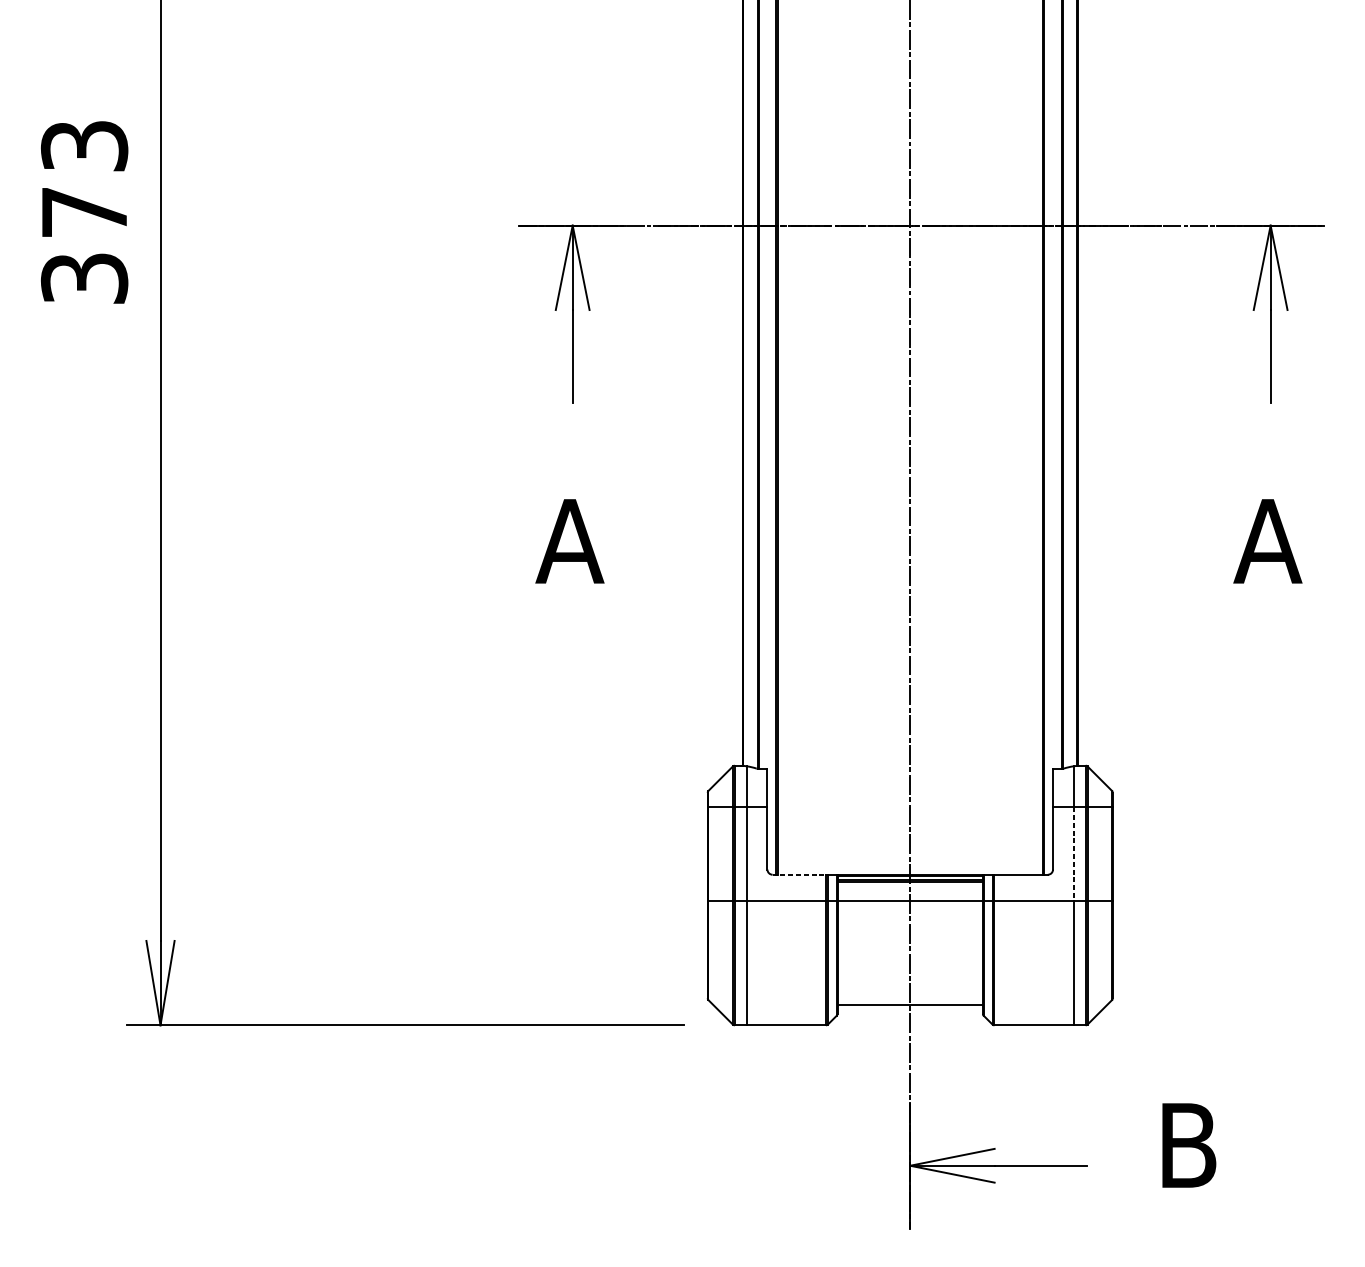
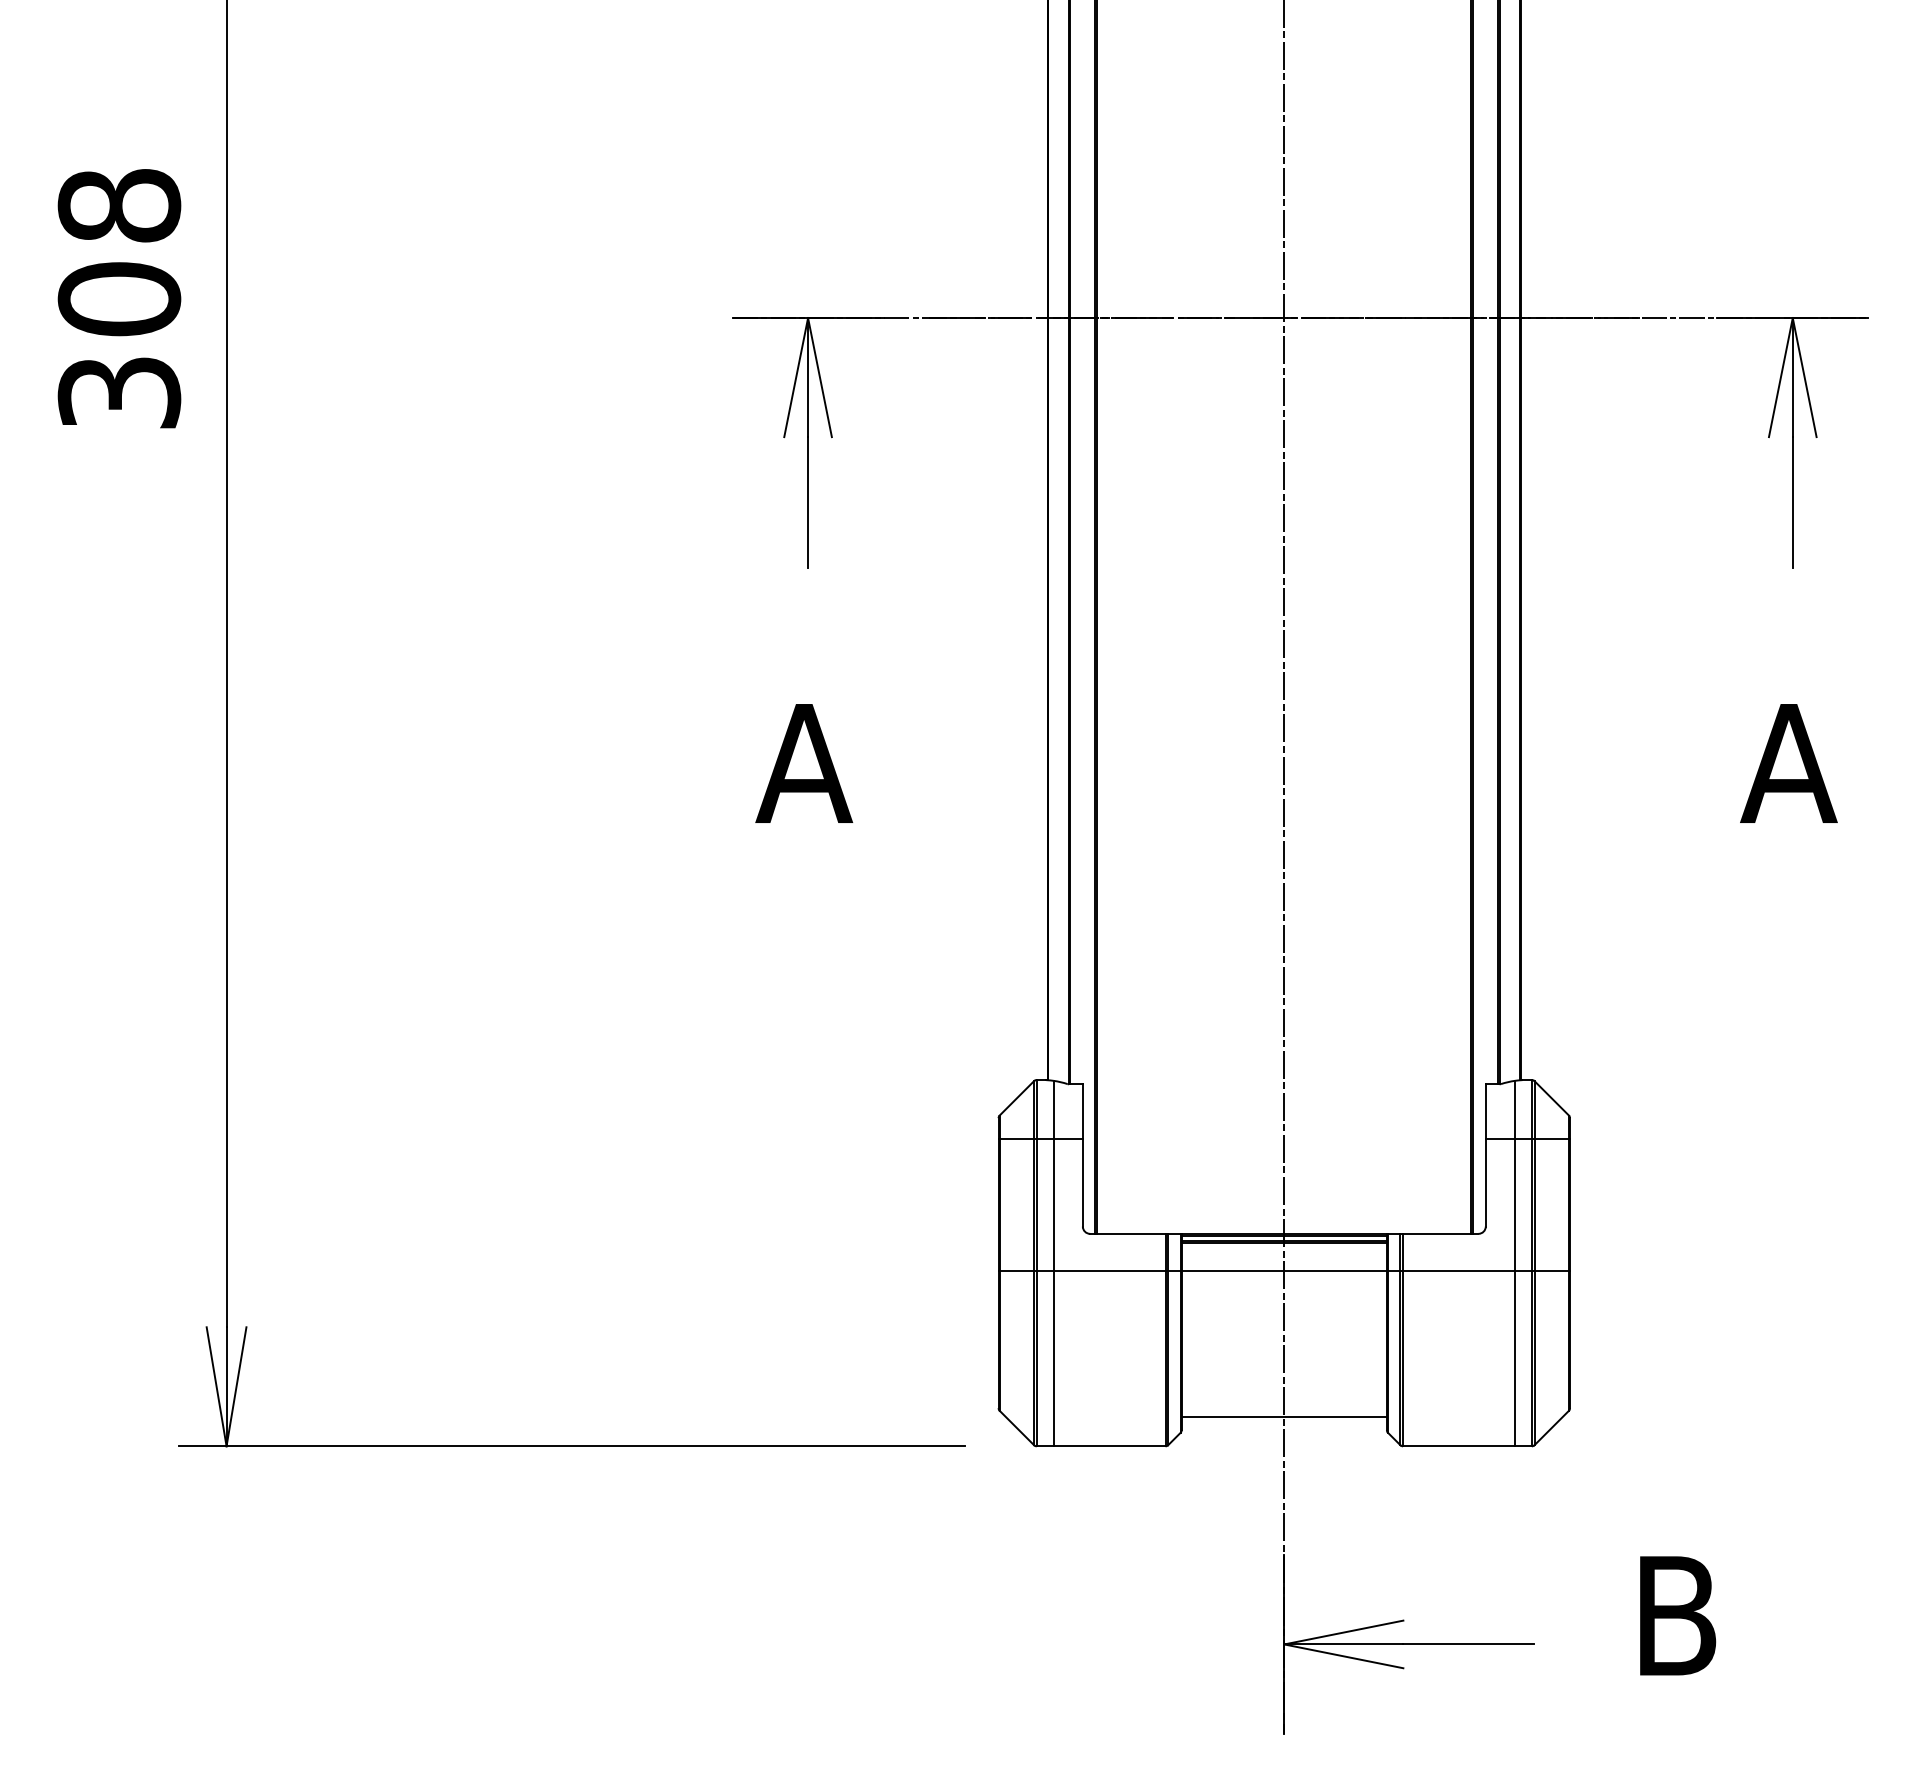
text: (84, 179) -> (119, 252), 373 -> 308
line: (1074, 853) -> (1515, 1204), dashed -> solid
line: (799, 874) -> (1127, 1233), dashed -> solid

